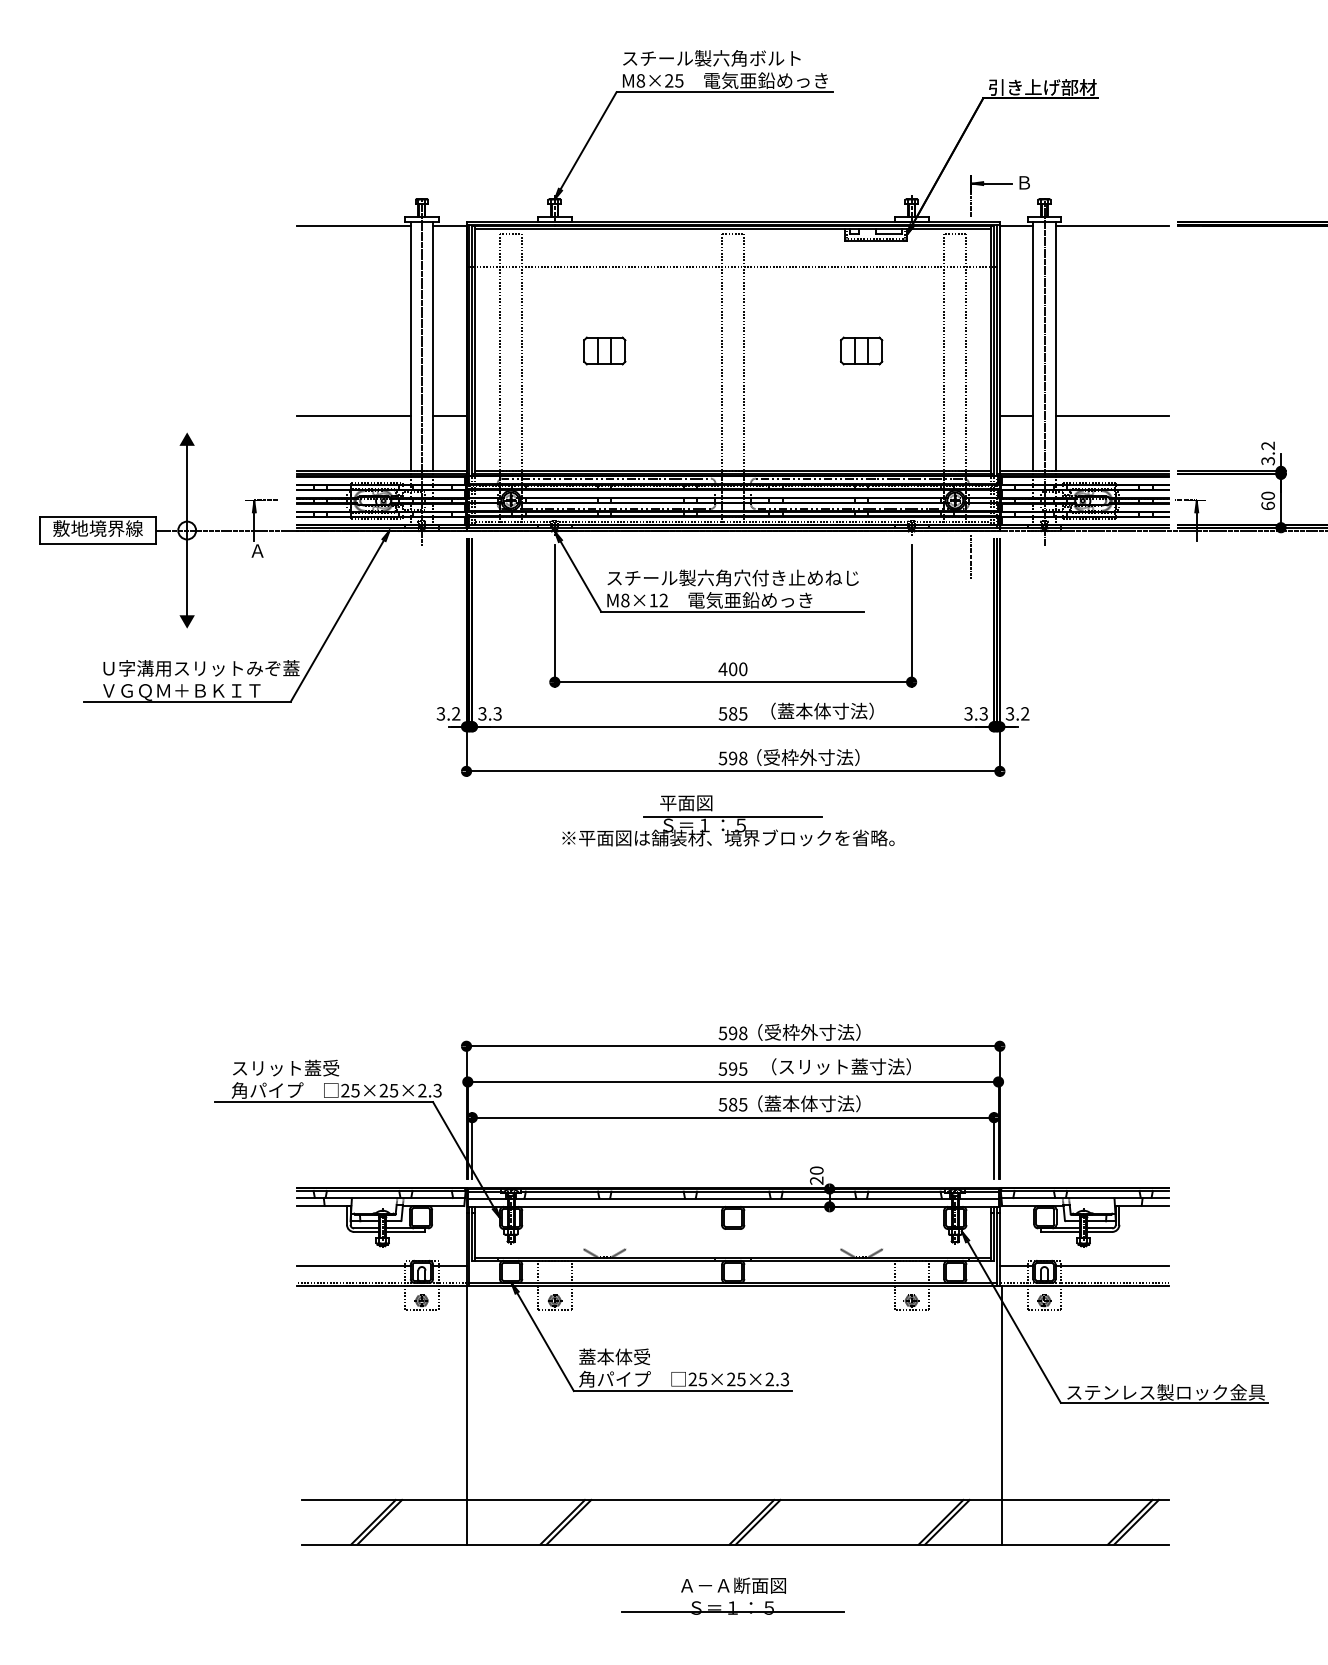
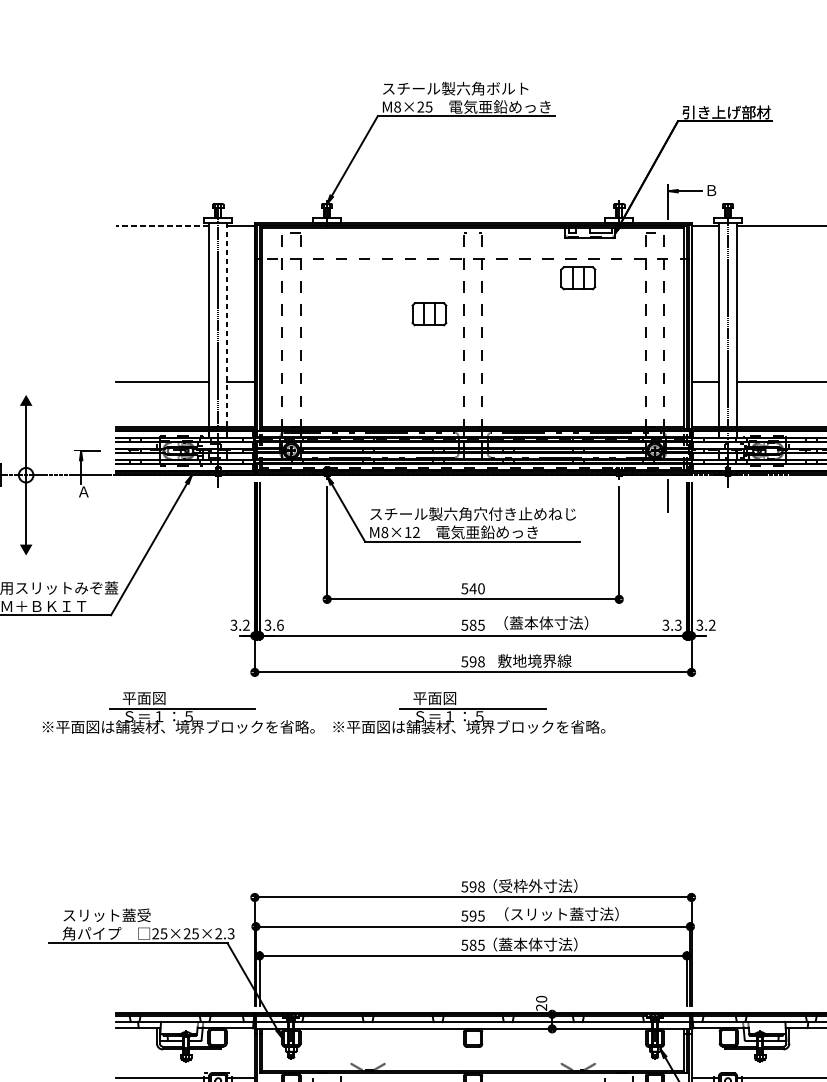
line: (353, 226) -> (162, 226), solid -> dashed
line: (433, 346) -> (227, 324), solid -> dashed
part: (604, 350) -> (429, 313), moved
part: (861, 350) -> (578, 277), moved
text: (727, 669) -> (468, 588), 400 -> 540
text: (497, 713) -> (280, 624), 3.3 -> 3.6
text: (808, 757) -> (534, 661), （受枠外寸法） -> 敷地境界線
part: (373, 820) -> (178, 712), added

